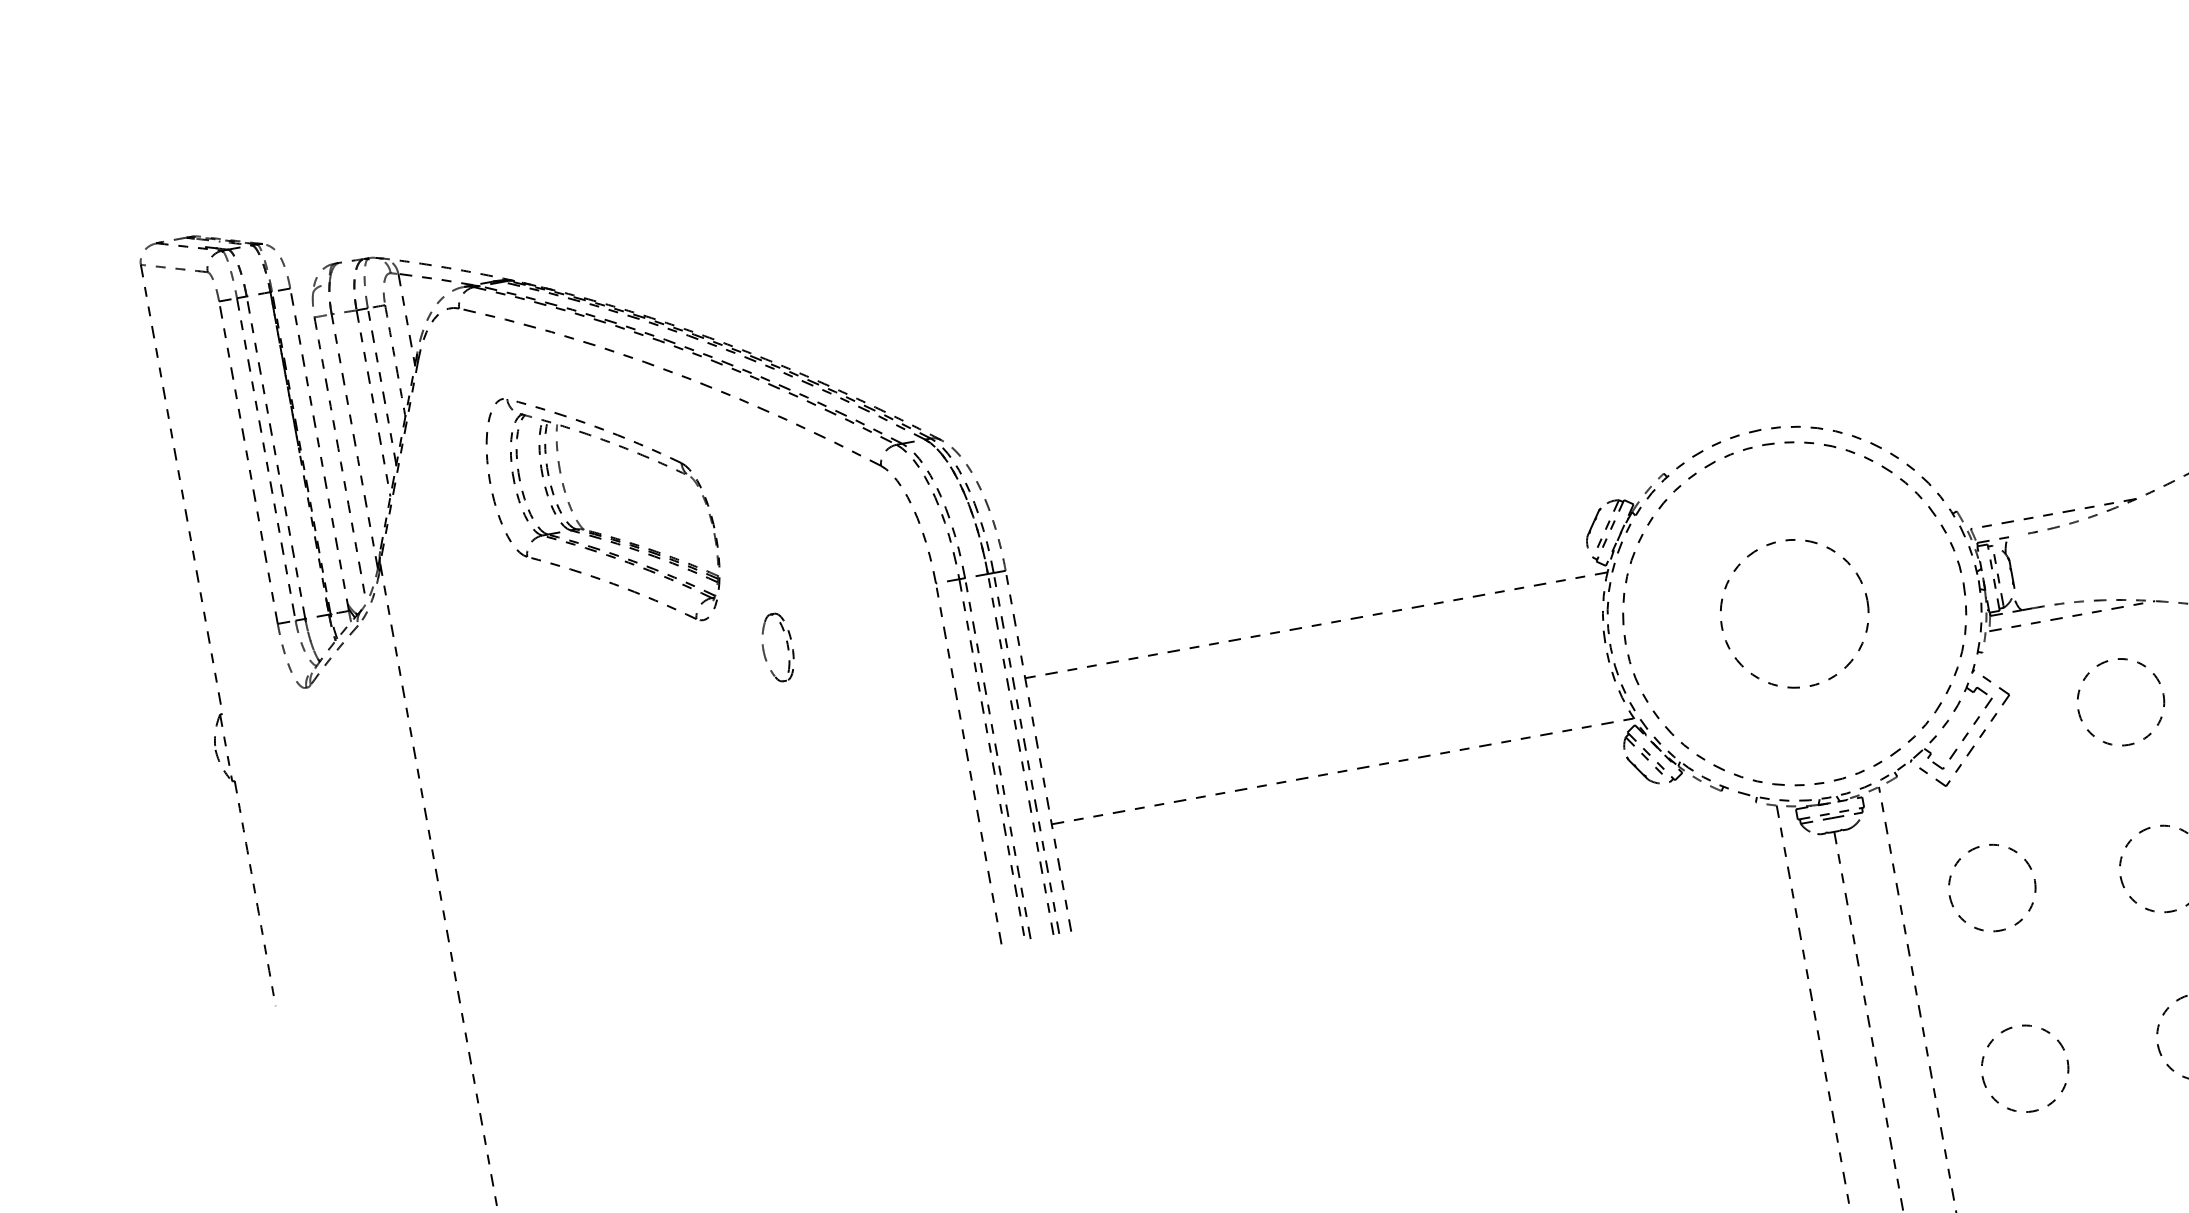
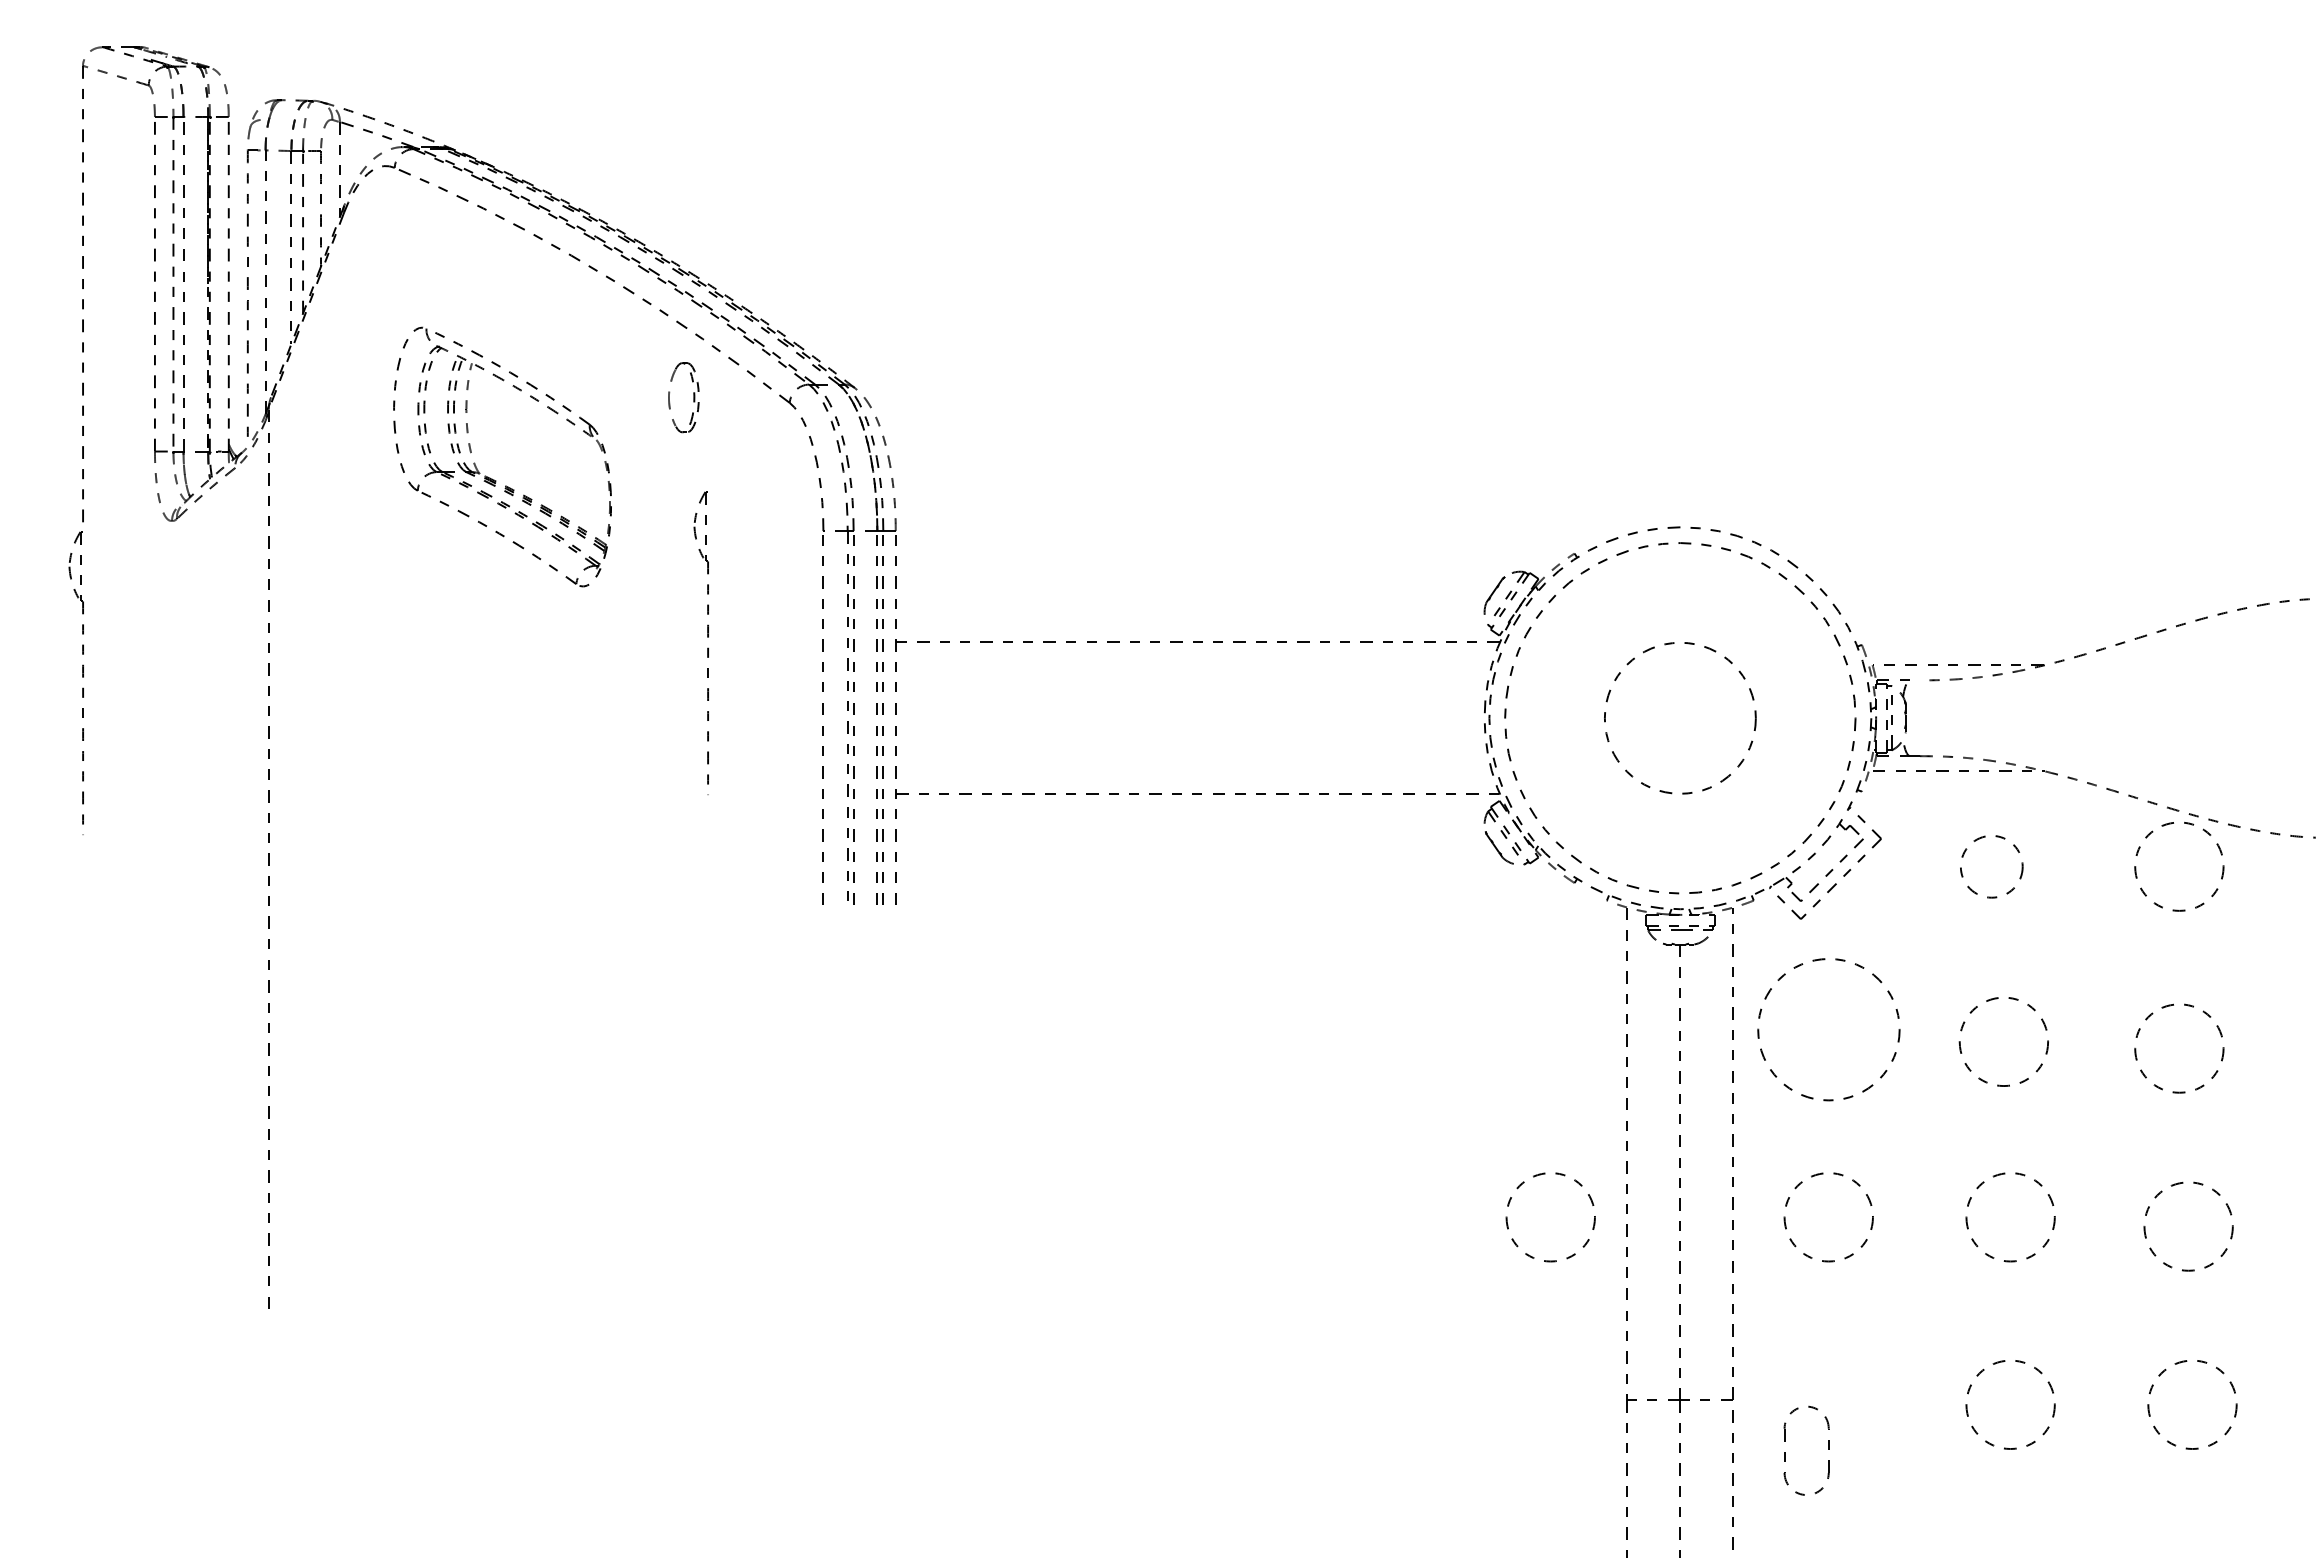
part: (597, 531) -> (492, 478), moved
part: (787, 645) -> (693, 397), moved
circle: (2120, 702) -> (1991, 866), size x0.7
part: (842, 706) -> (707, 637), added
circle: (1991, 887) -> (1828, 1029), size x1.6
circle: (1756, 1117) -> (1550, 1217), added

